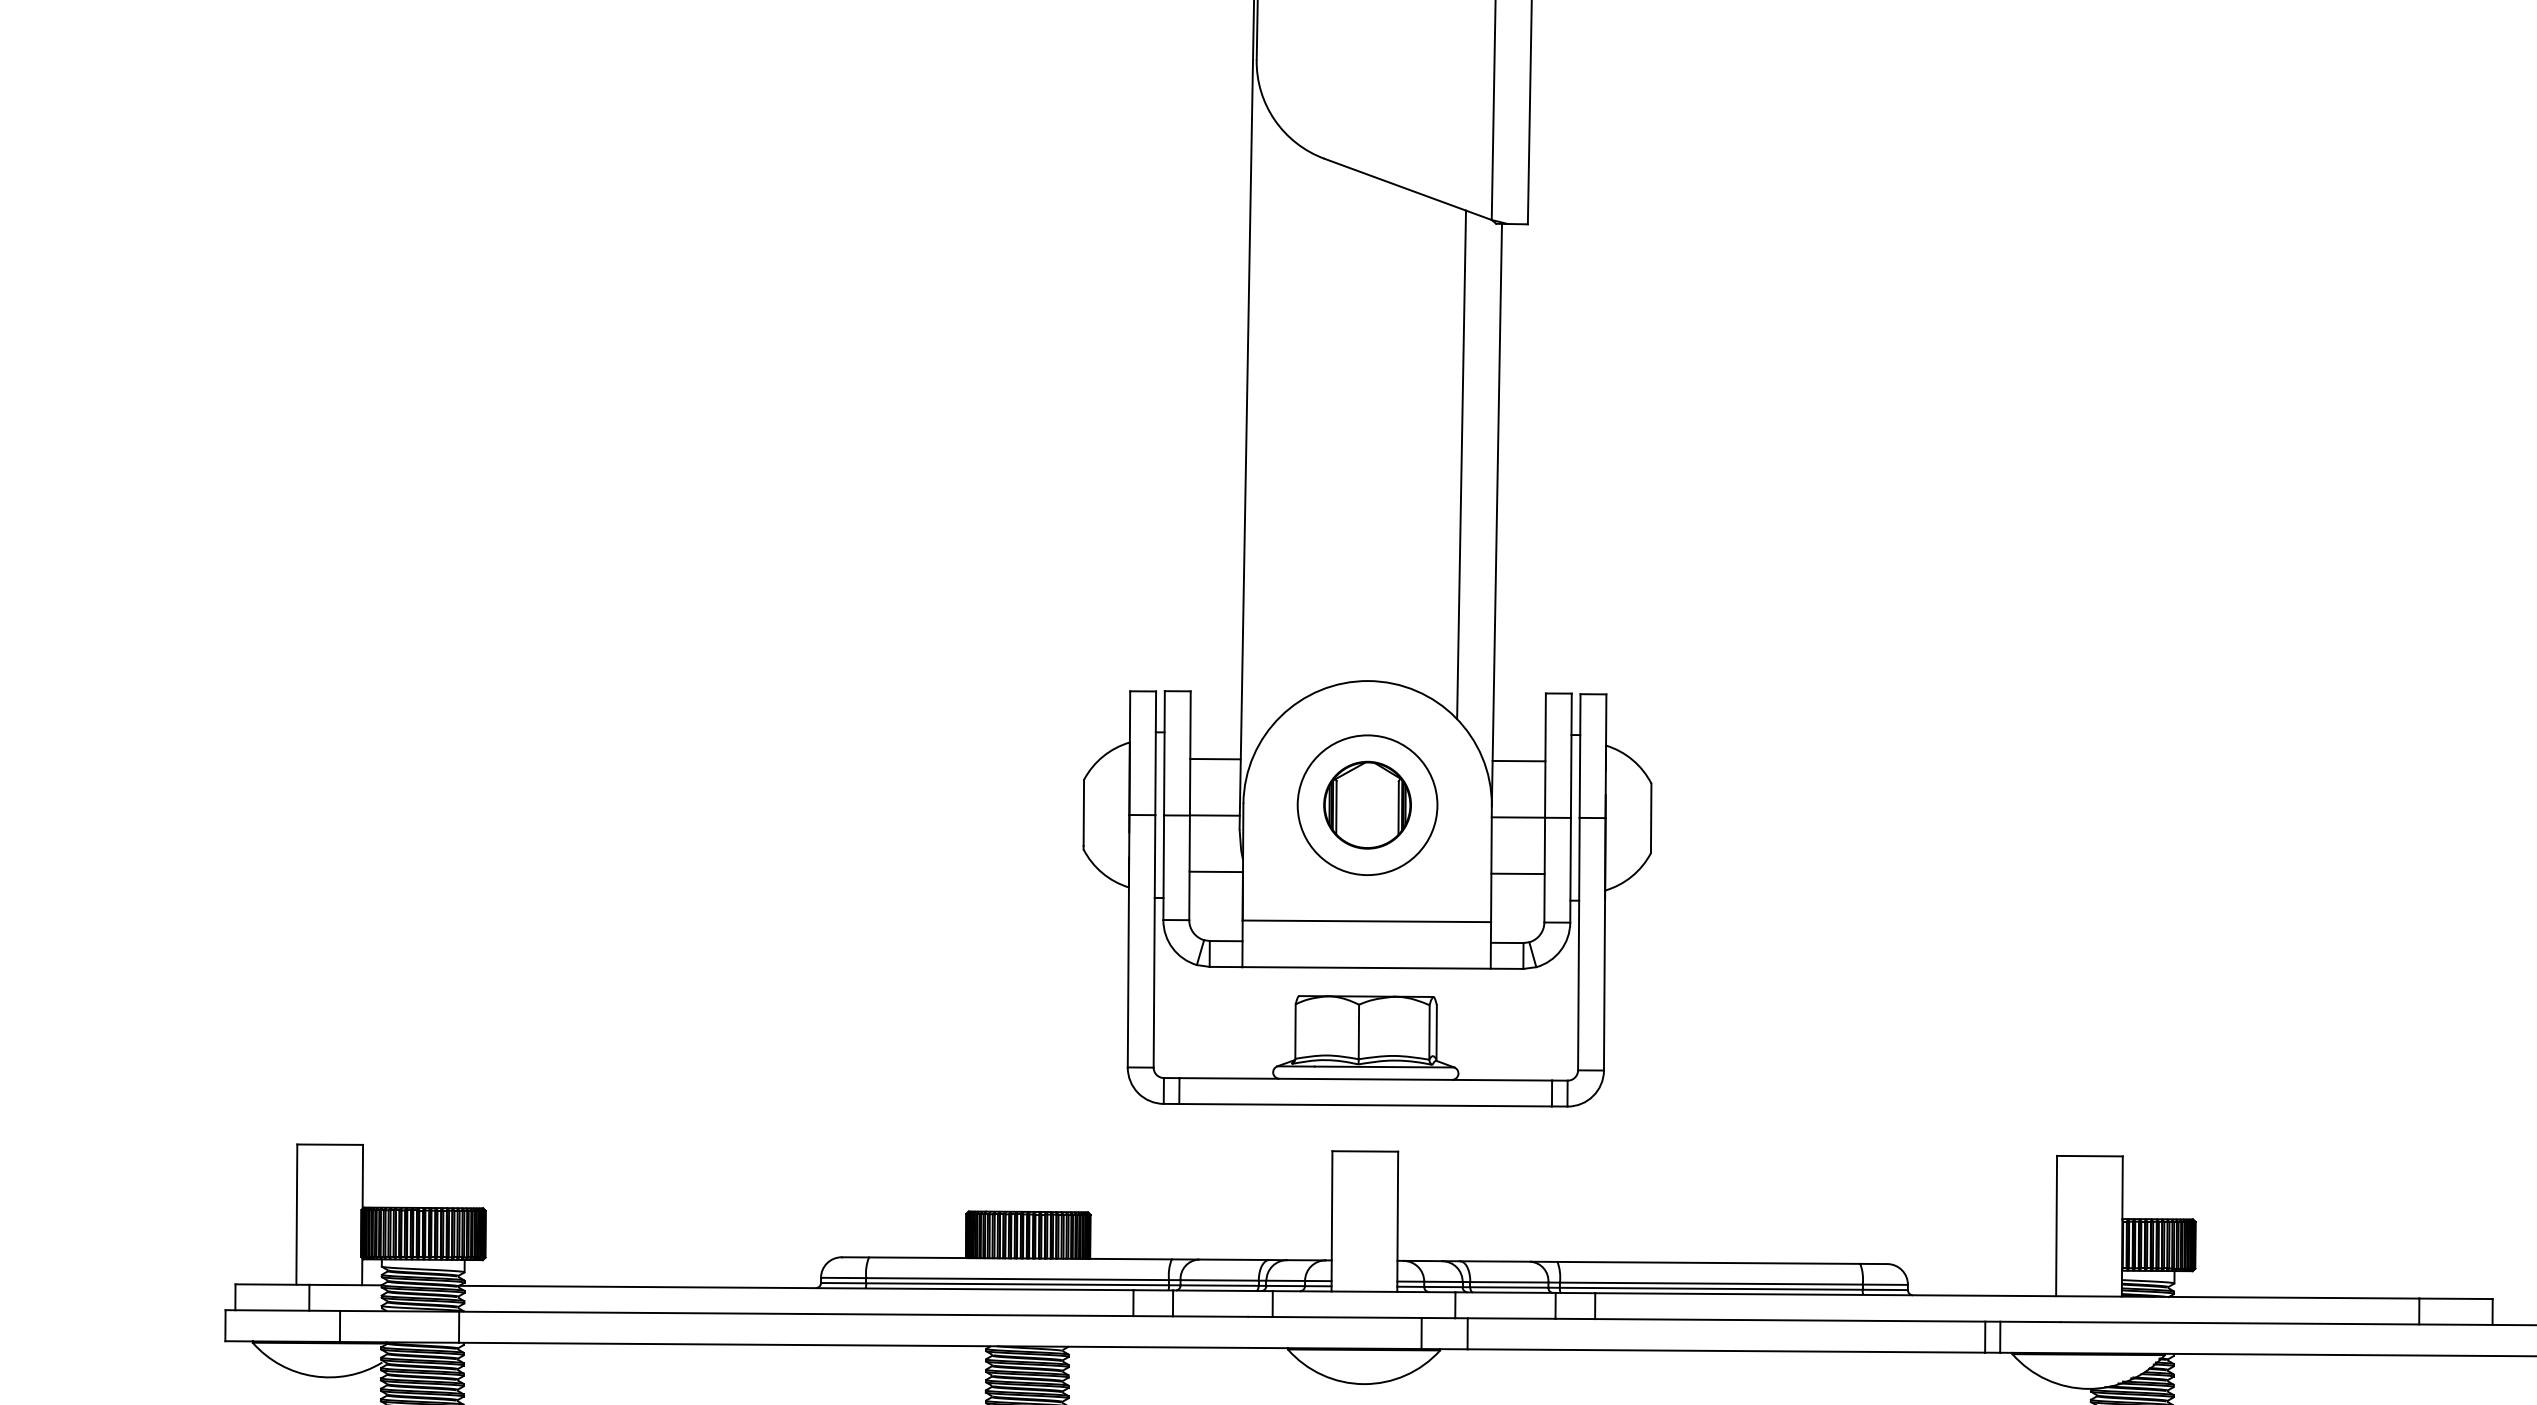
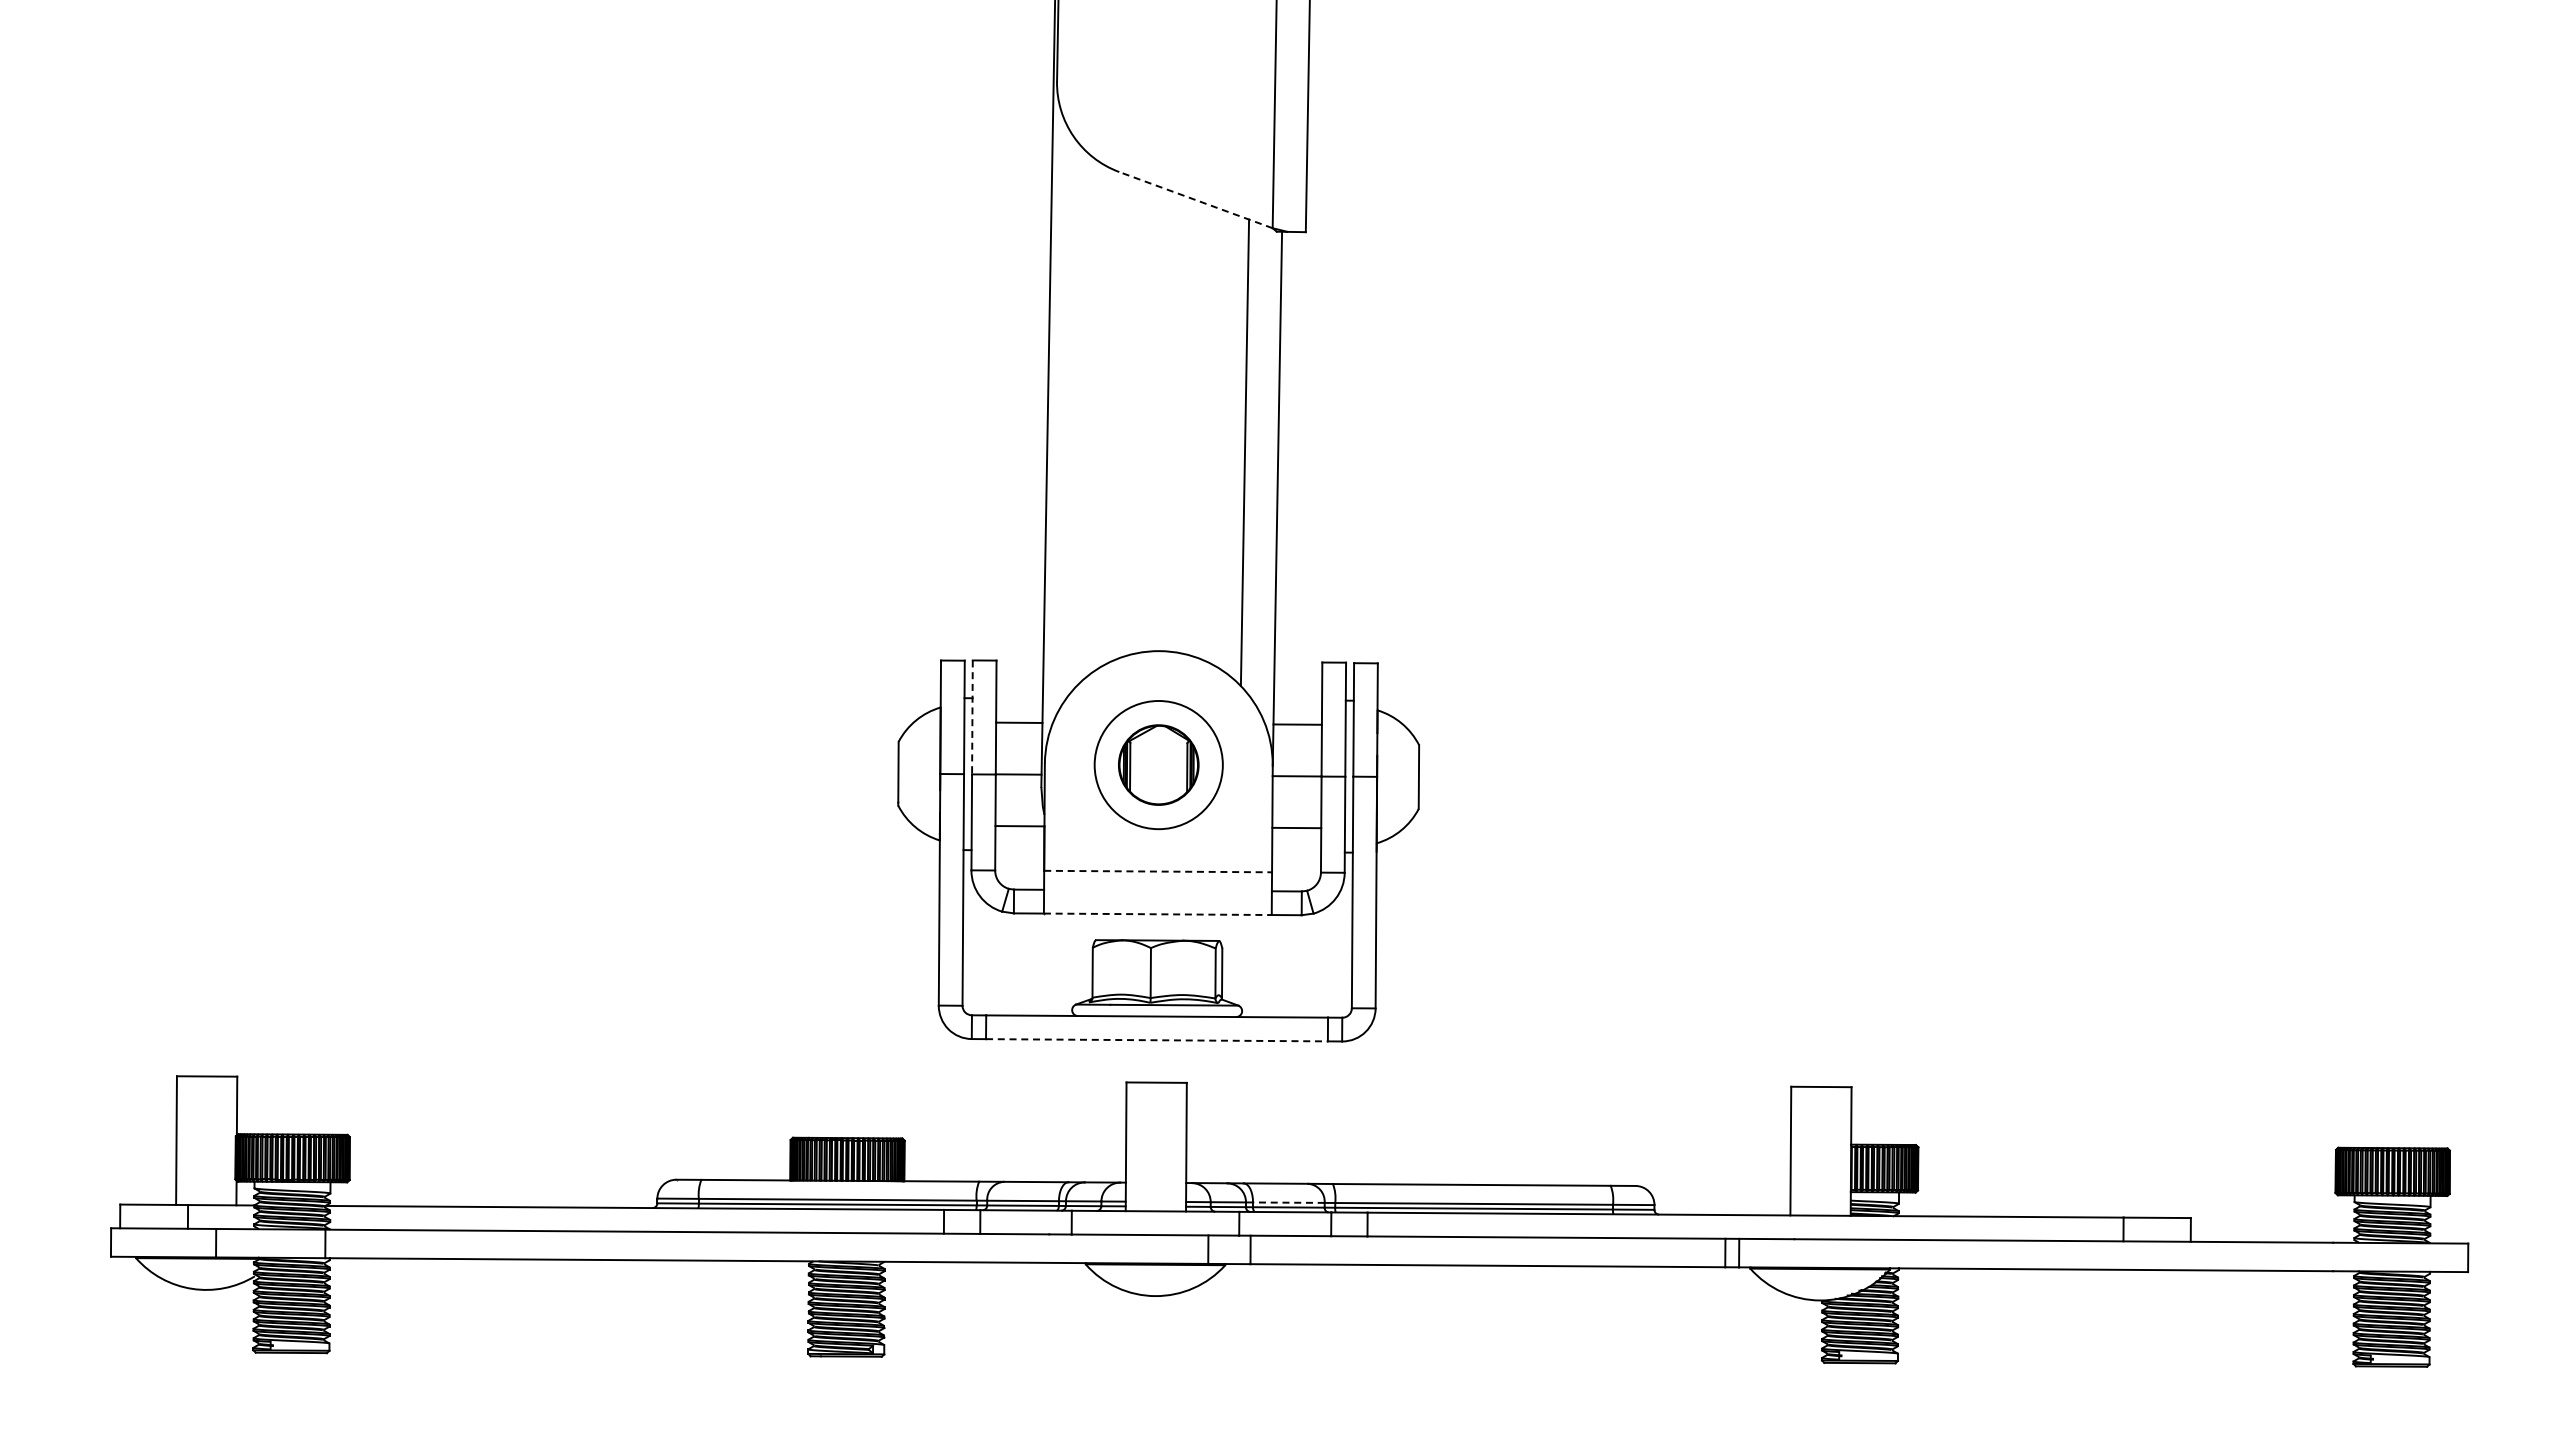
line: (1407, 189) -> (1195, 200), solid -> dashed
line: (1164, 753) -> (972, 717), solid -> dashed
line: (1367, 921) -> (1158, 871), solid -> dashed
line: (1366, 968) -> (1157, 914), solid -> dashed
line: (1365, 1105) -> (1156, 1040), solid -> dashed
line: (1508, 1282) -> (1288, 1202), solid -> dashed

